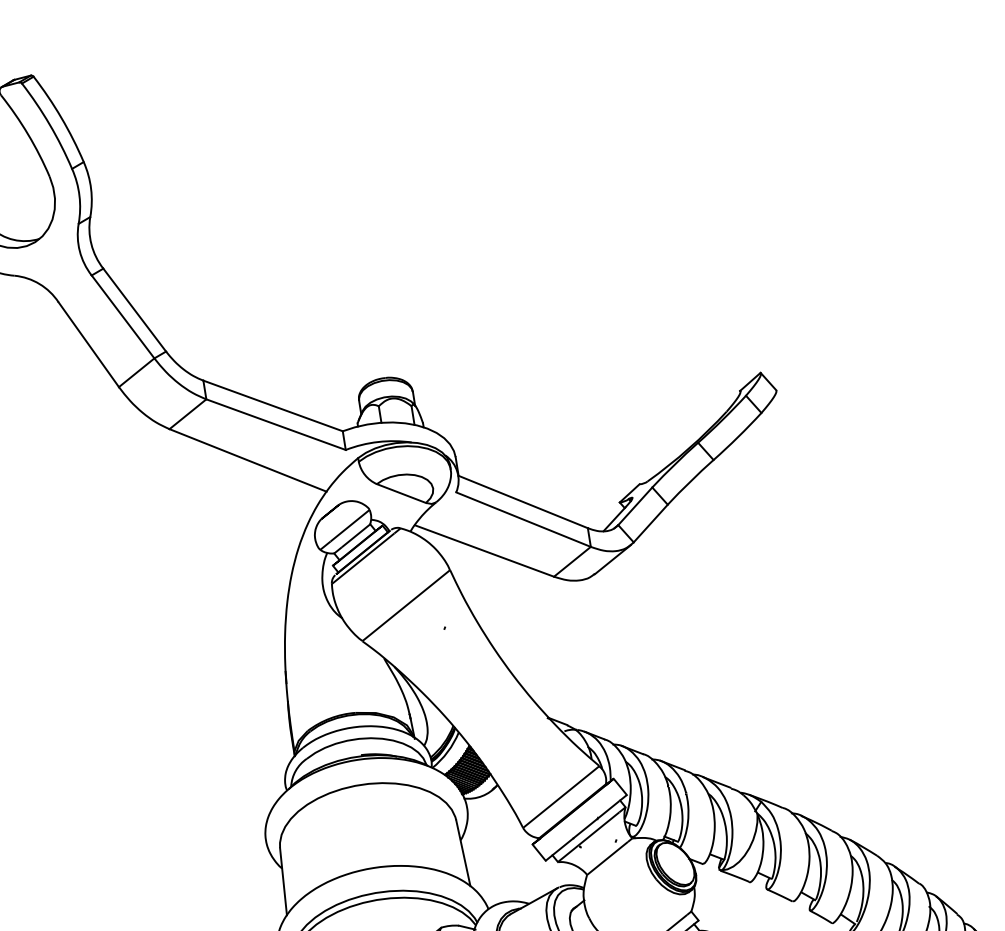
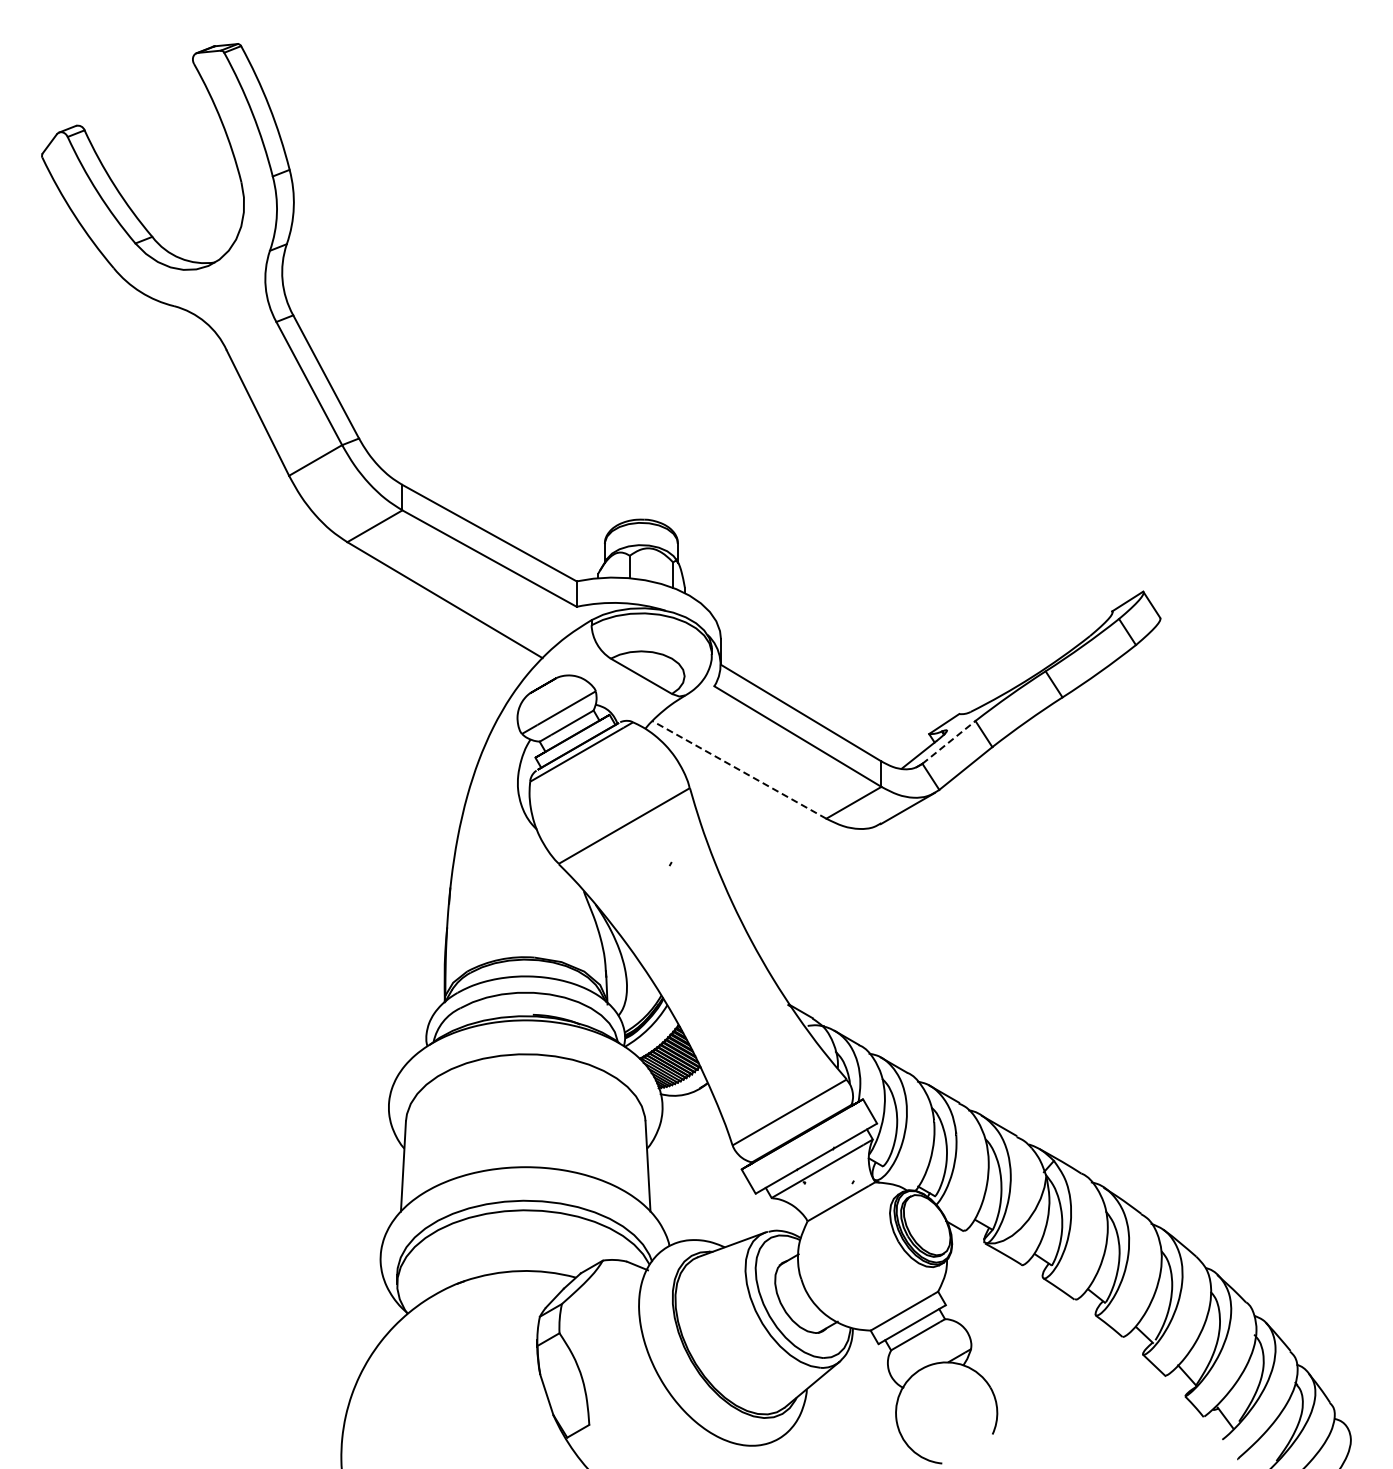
line: (635, 506) -> (949, 742), solid -> dashed
line: (484, 550) -> (739, 769), solid -> dashed

